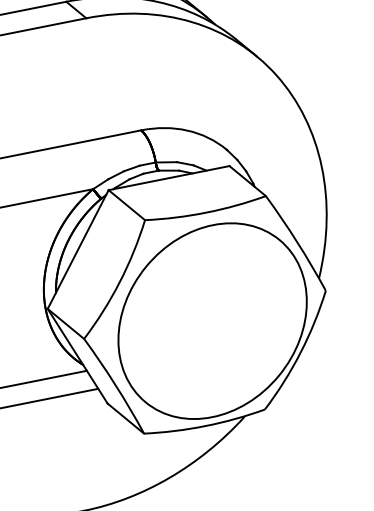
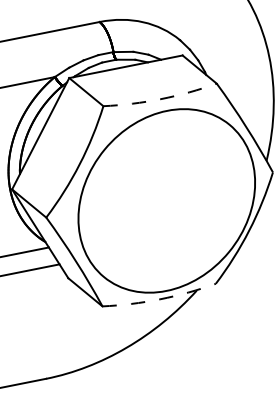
arc: (206, 212) -> (161, 99), solid -> dashed
arc: (205, 426) -> (160, 299), solid -> dashed

